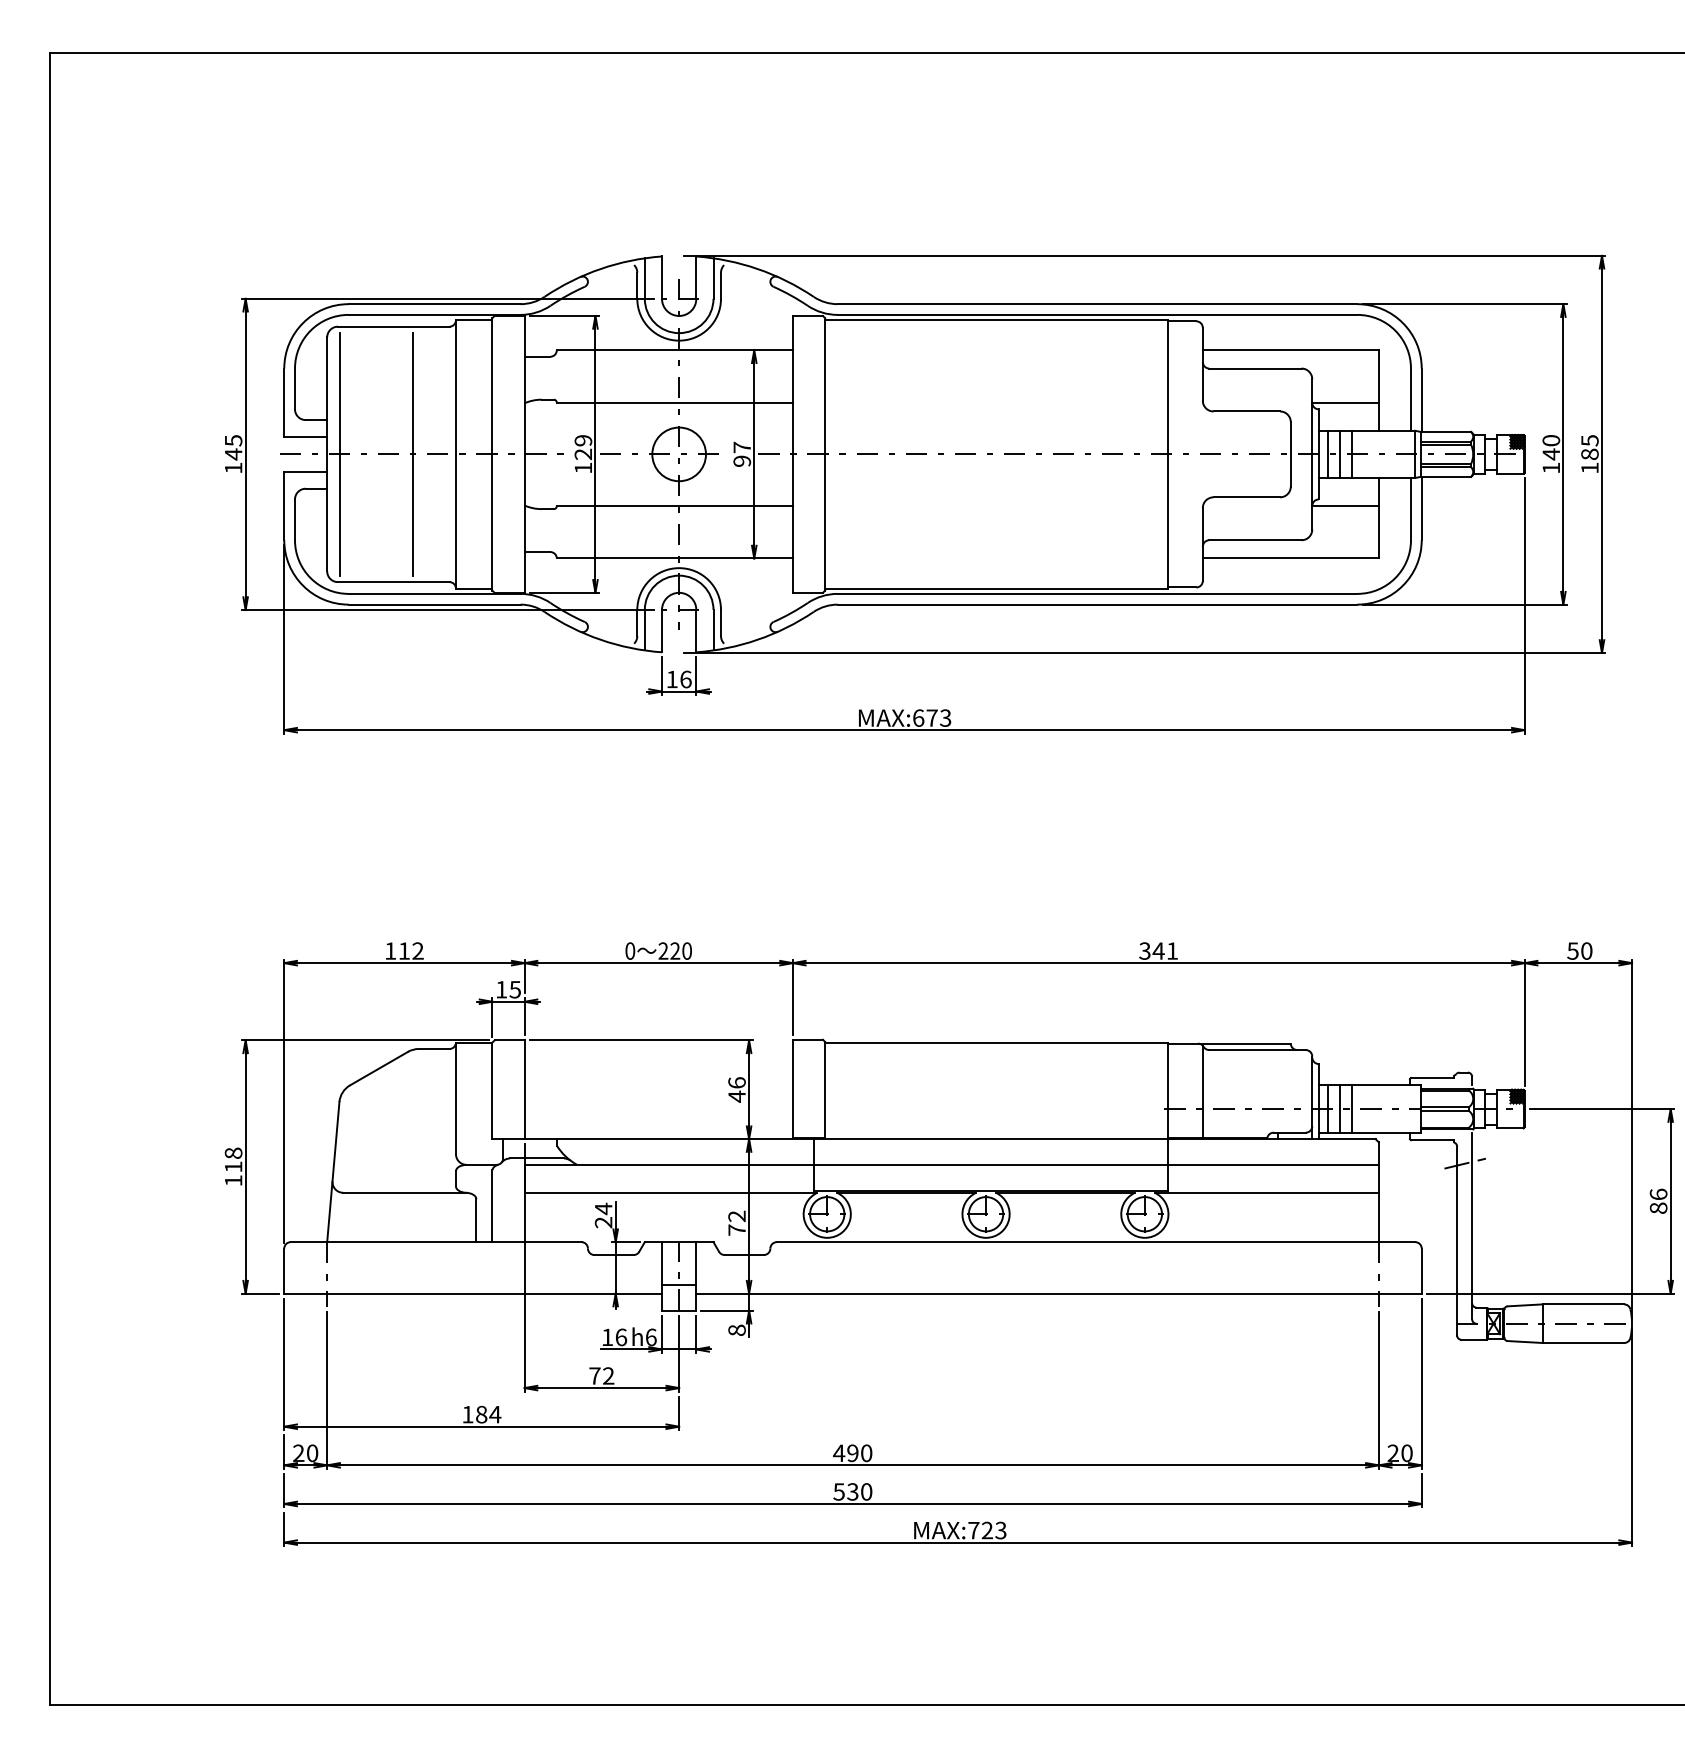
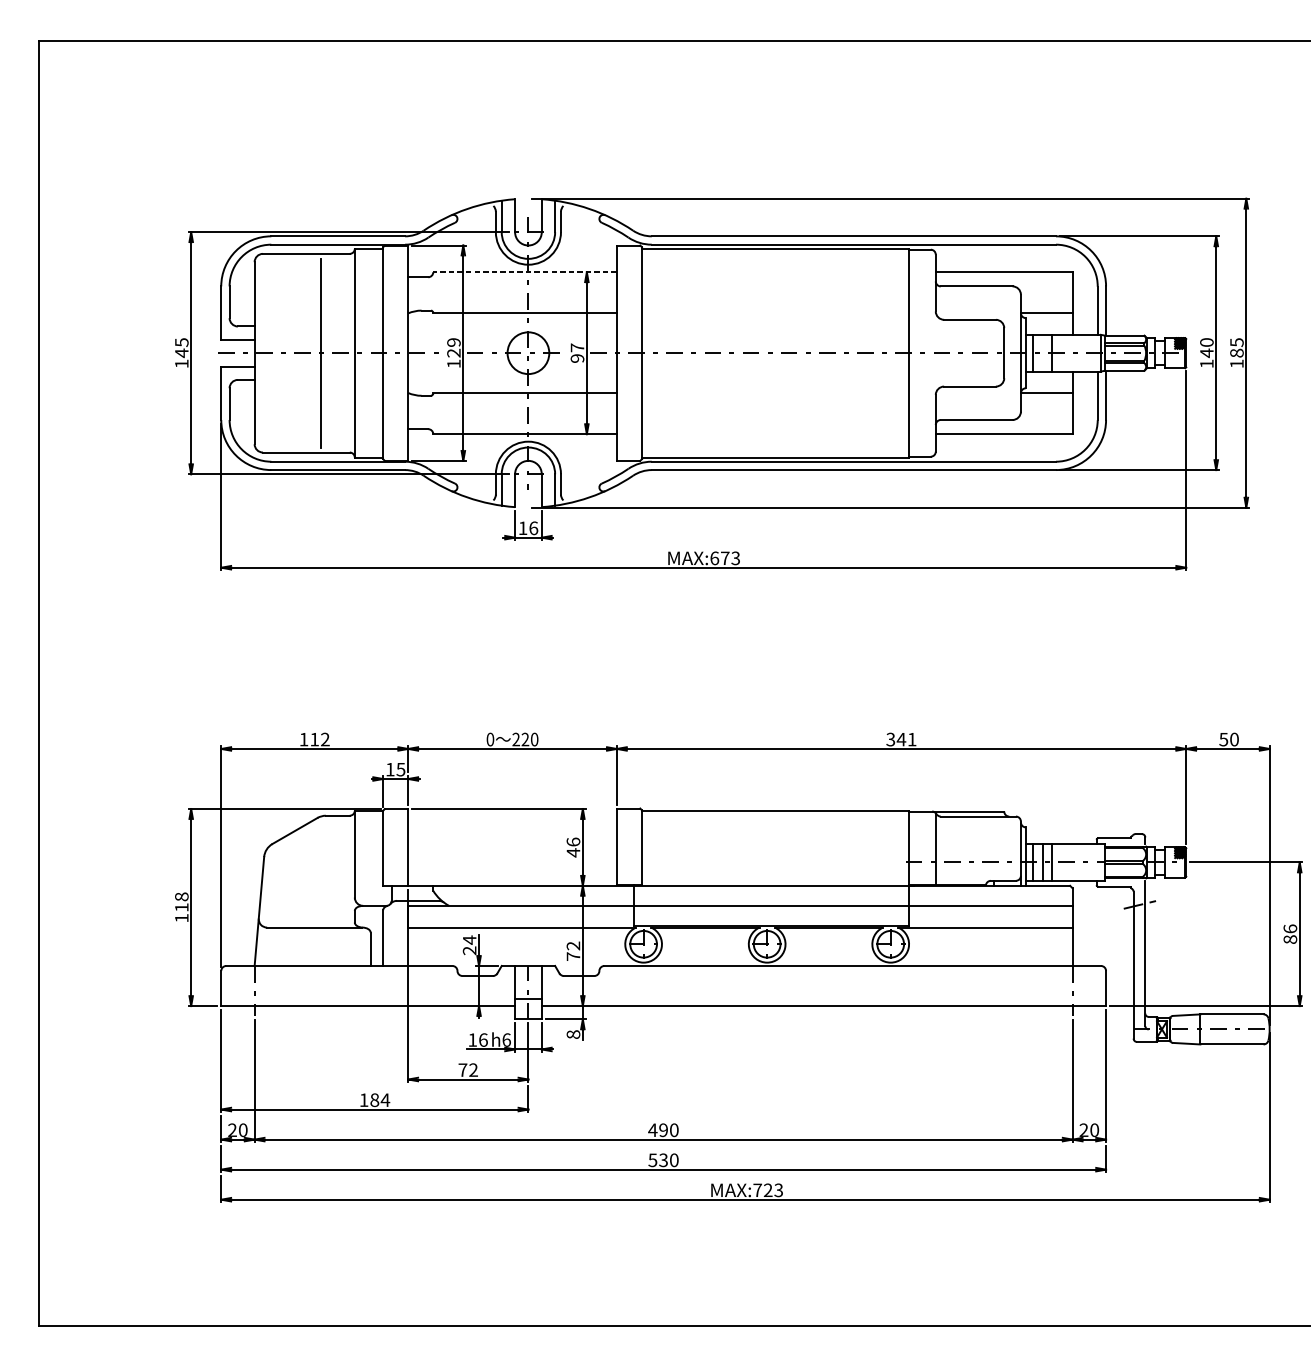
line: (674, 350) -> (524, 272), solid -> dashed
line: (340, 454) -> (264, 353), removed
line: (1340, 454) -> (1042, 353), removed

